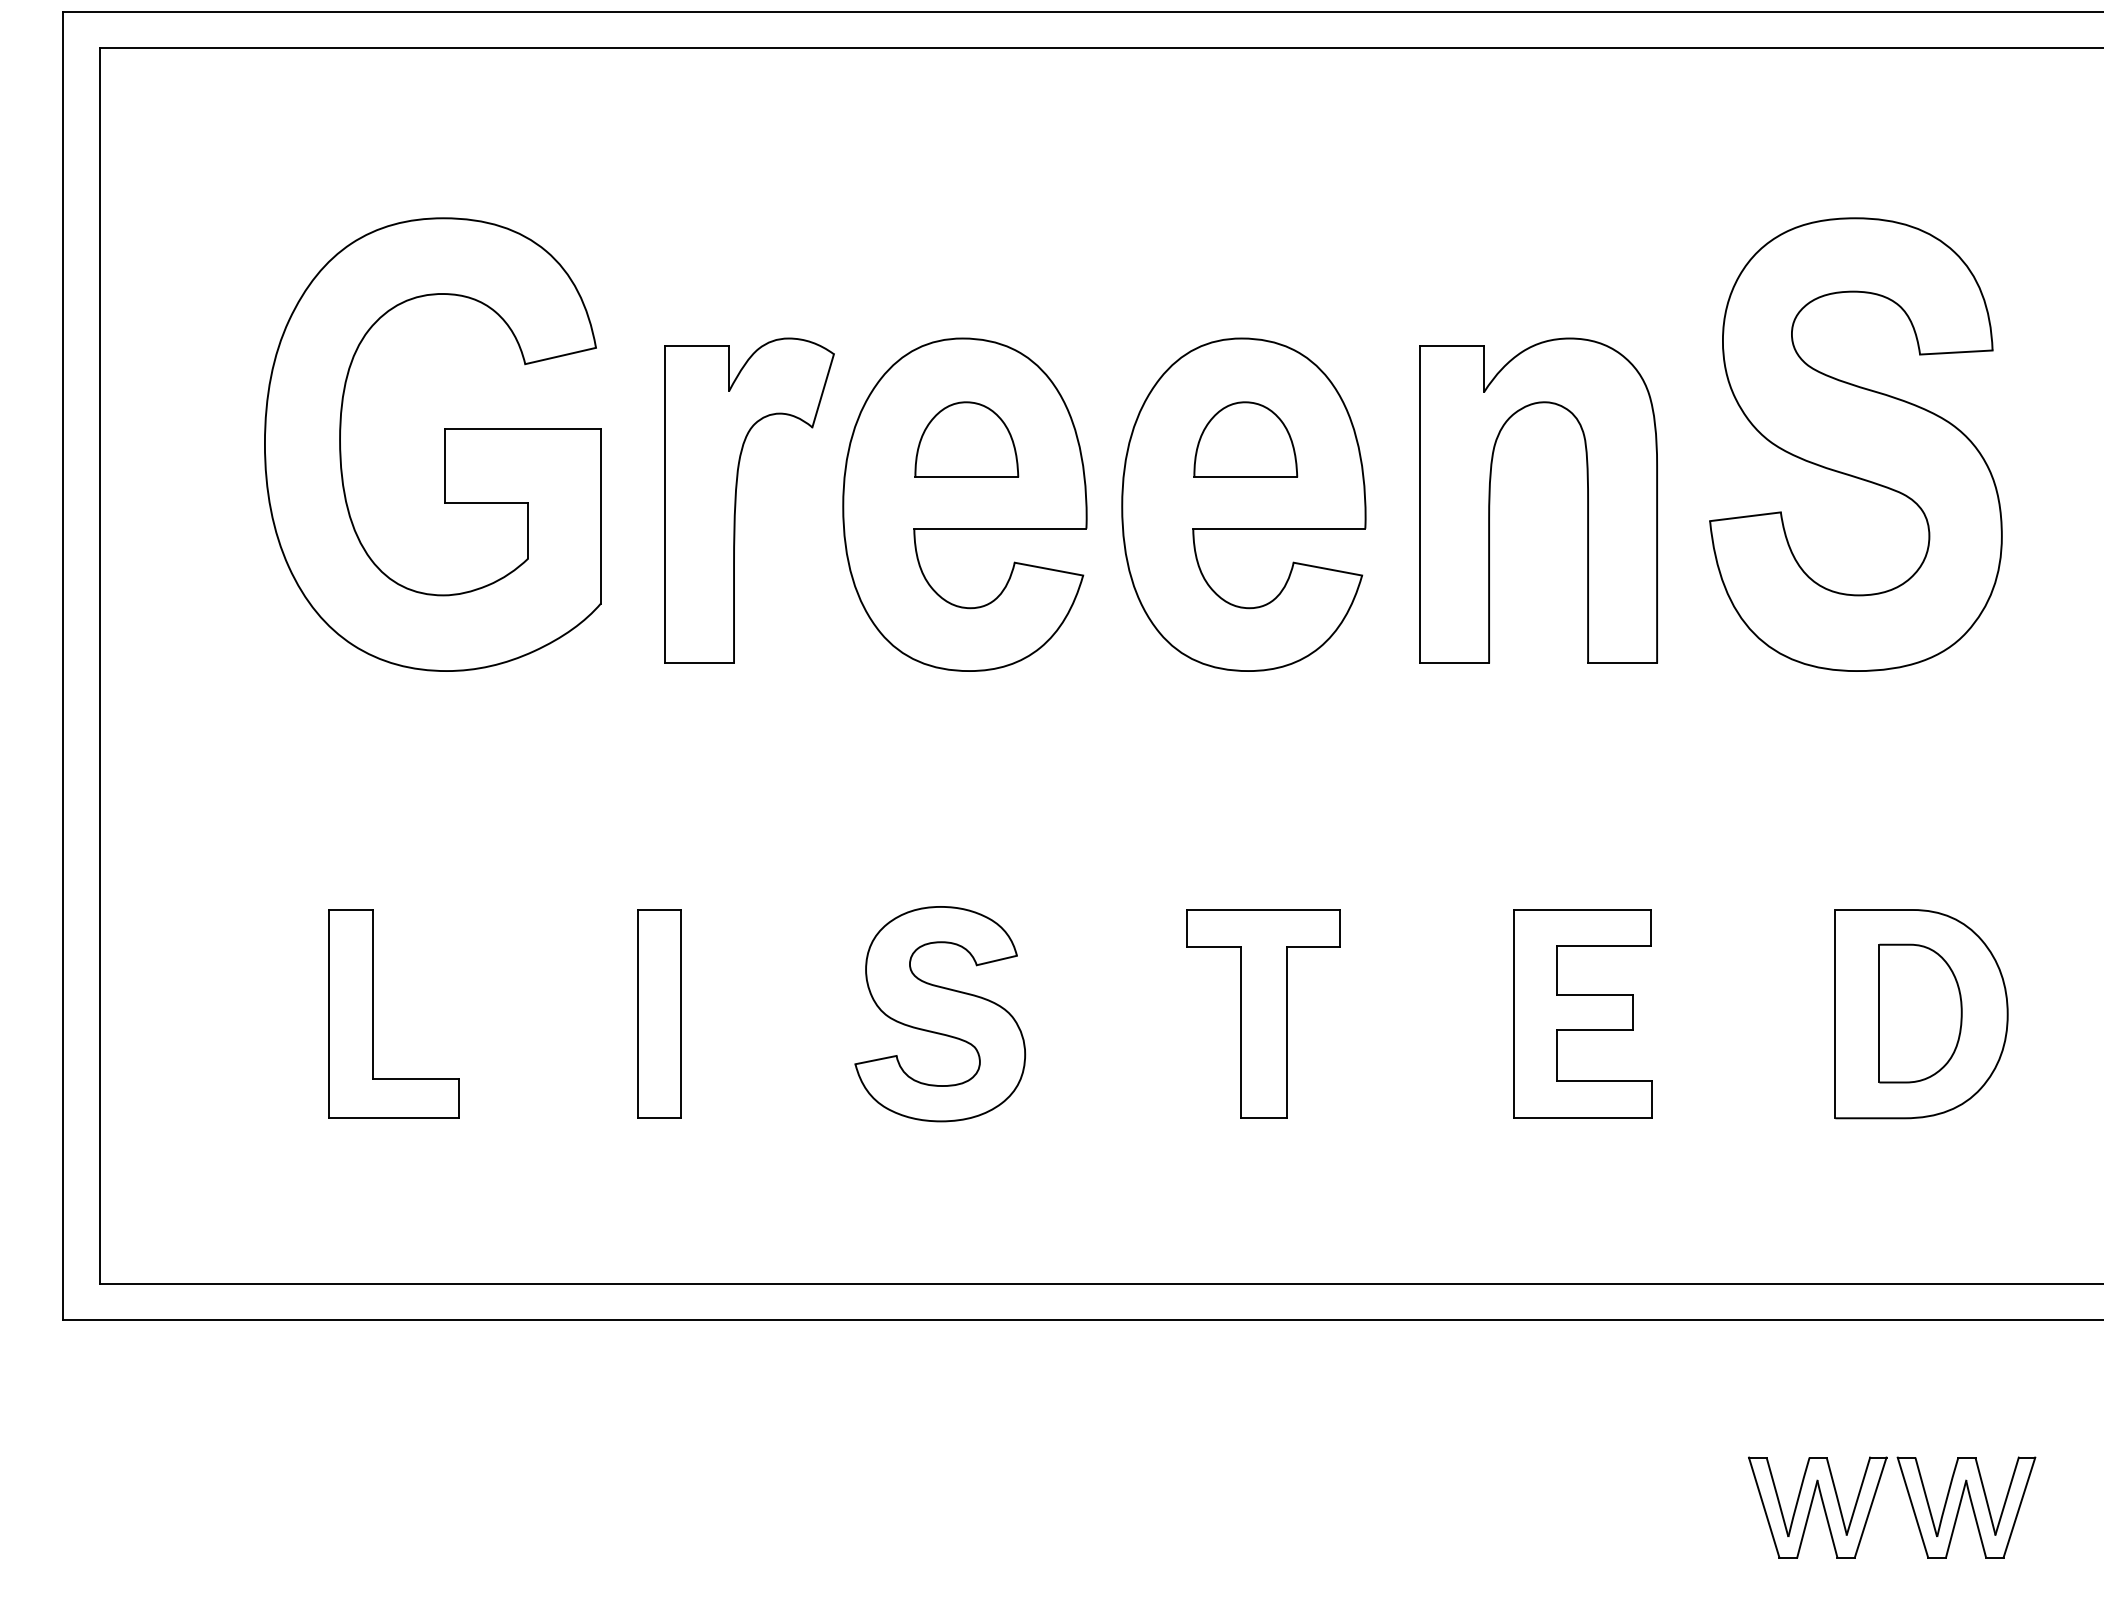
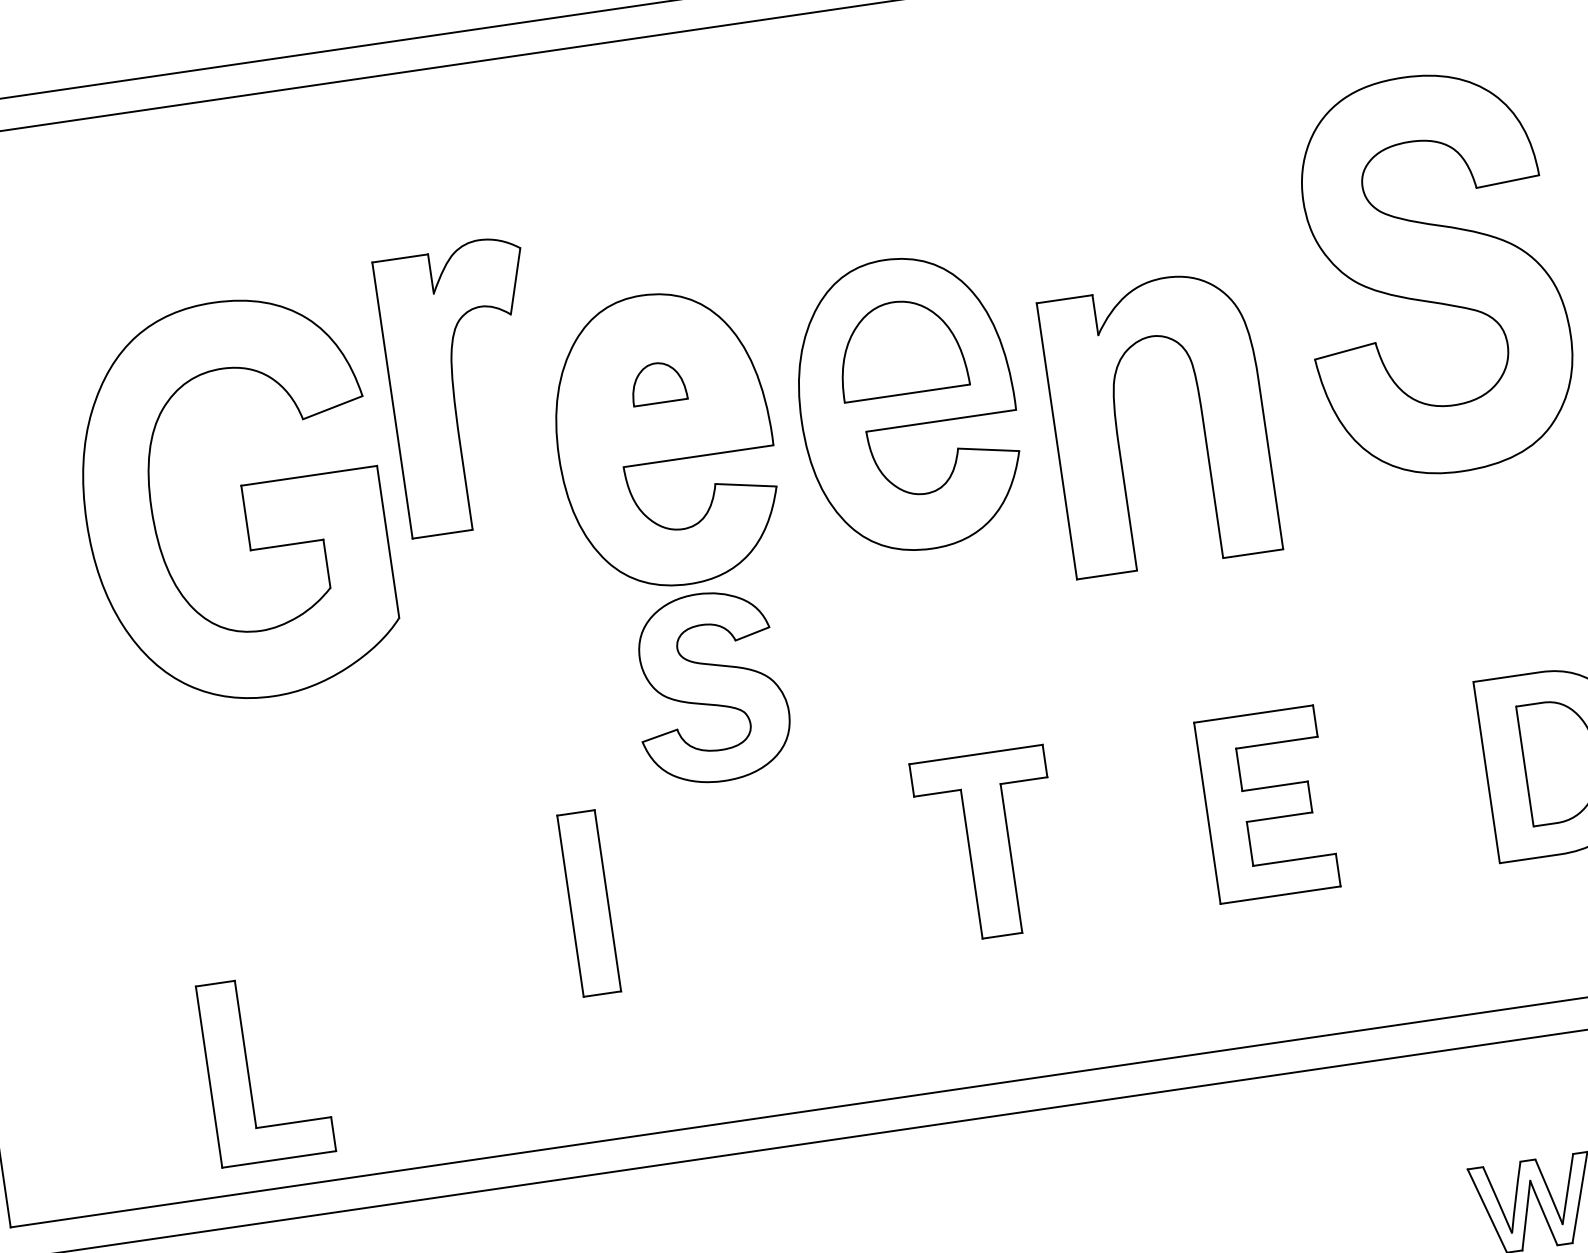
part: (966, 439) -> (657, 382), size x0.6
part: (1245, 439) -> (900, 347), size x1.4
part: (444, 444) -> (242, 499), moved
part: (736, 500) -> (454, 387), moved
part: (1490, 500) -> (1117, 428), moved
part: (373, 1013) -> (248, 1070), moved
part: (659, 1013) -> (588, 902), moved
part: (940, 1014) -> (710, 688), moved

